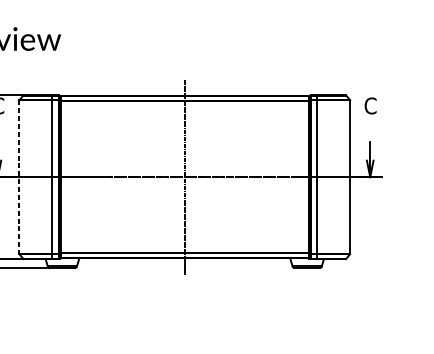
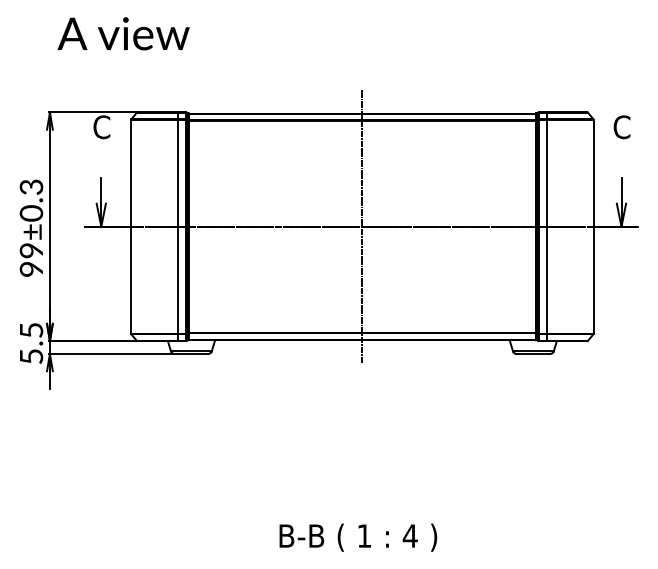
line: (19, 177) -> (131, 227), dashed -> solid

